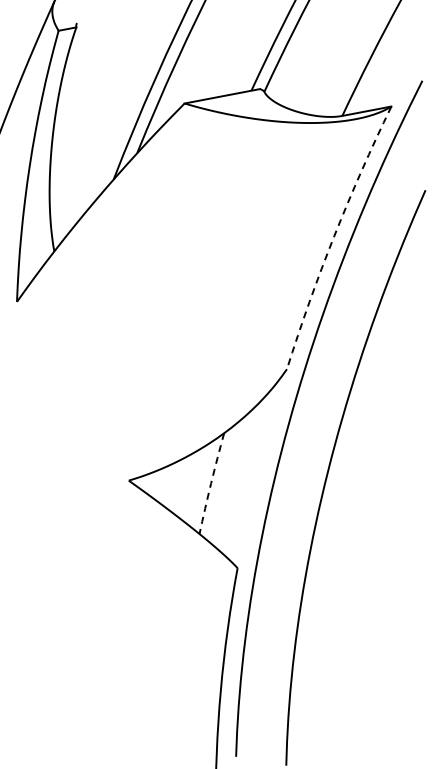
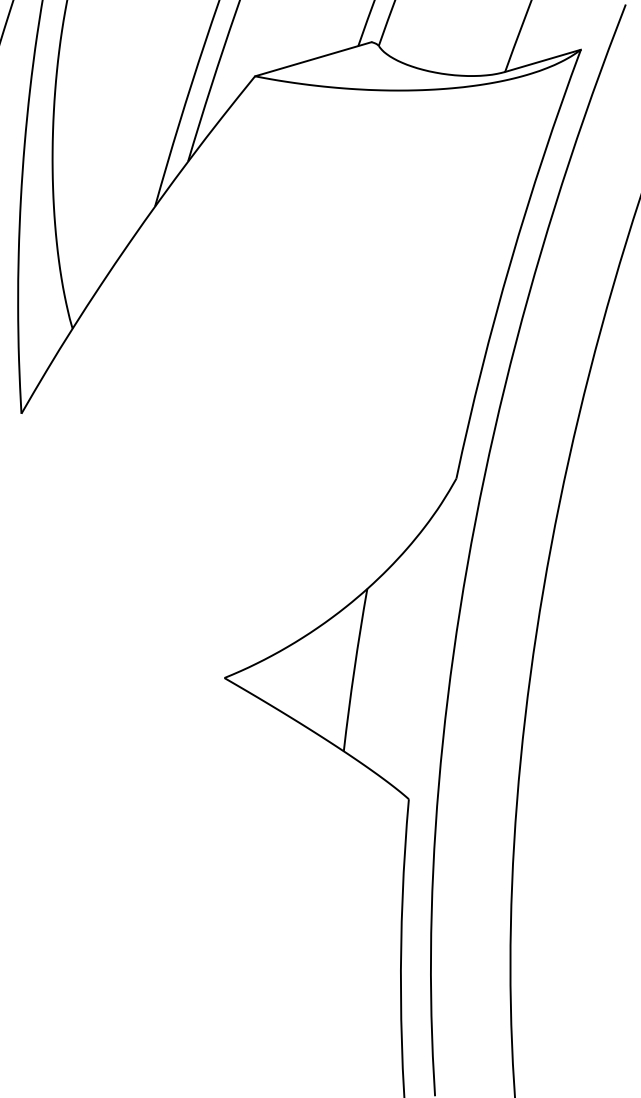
arc: (334, 235) -> (510, 261), dashed -> solid
arc: (211, 483) -> (354, 670), dashed -> solid

